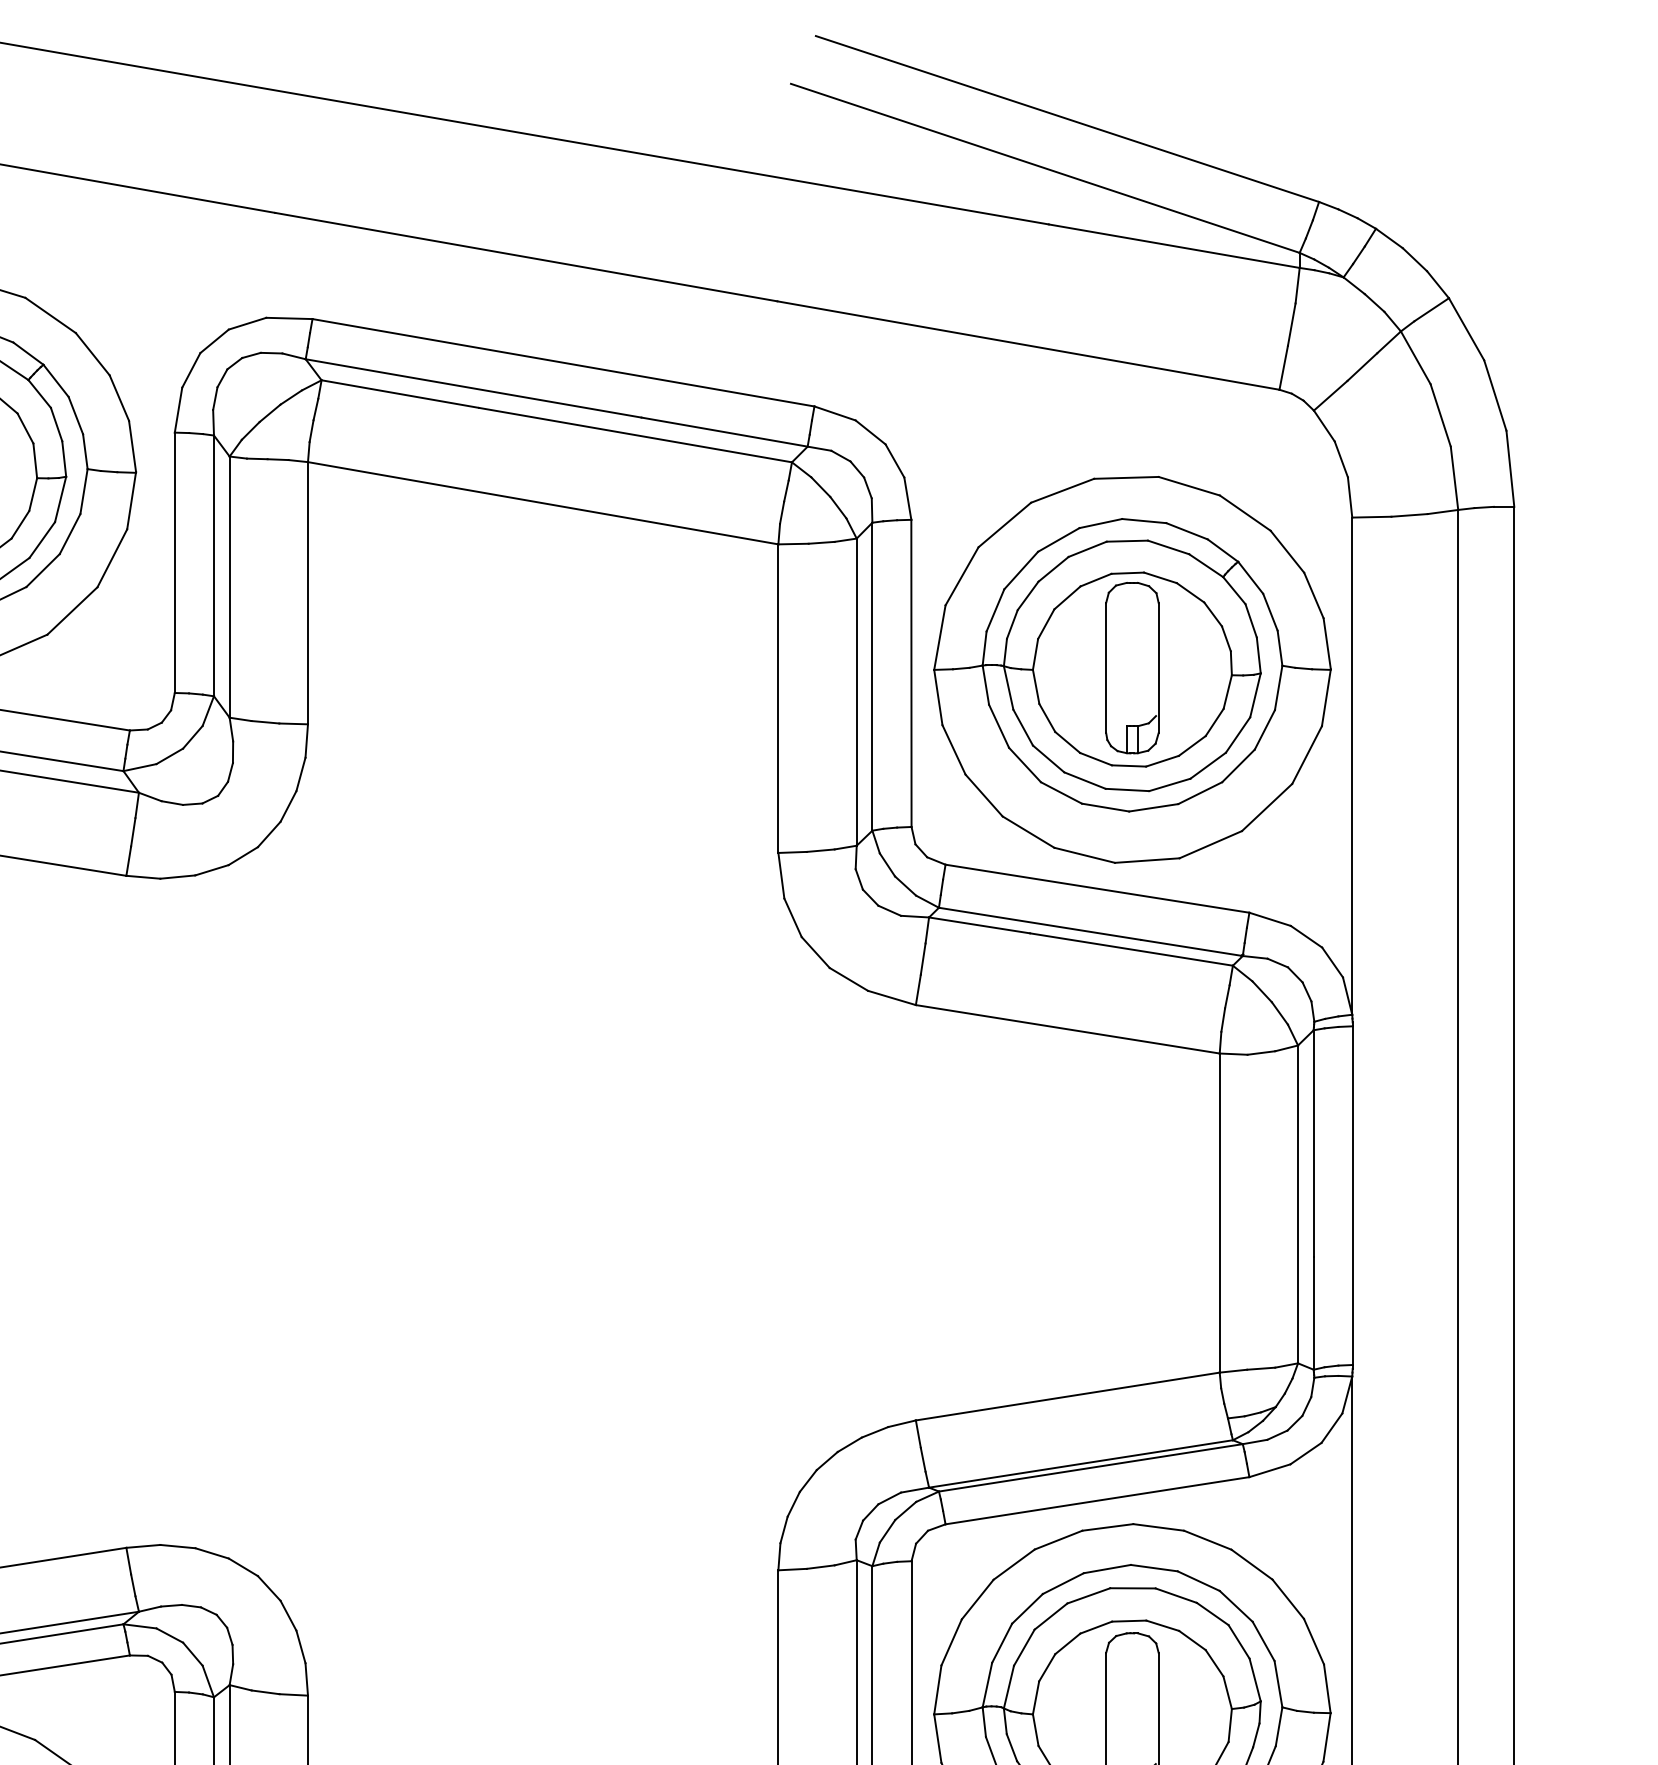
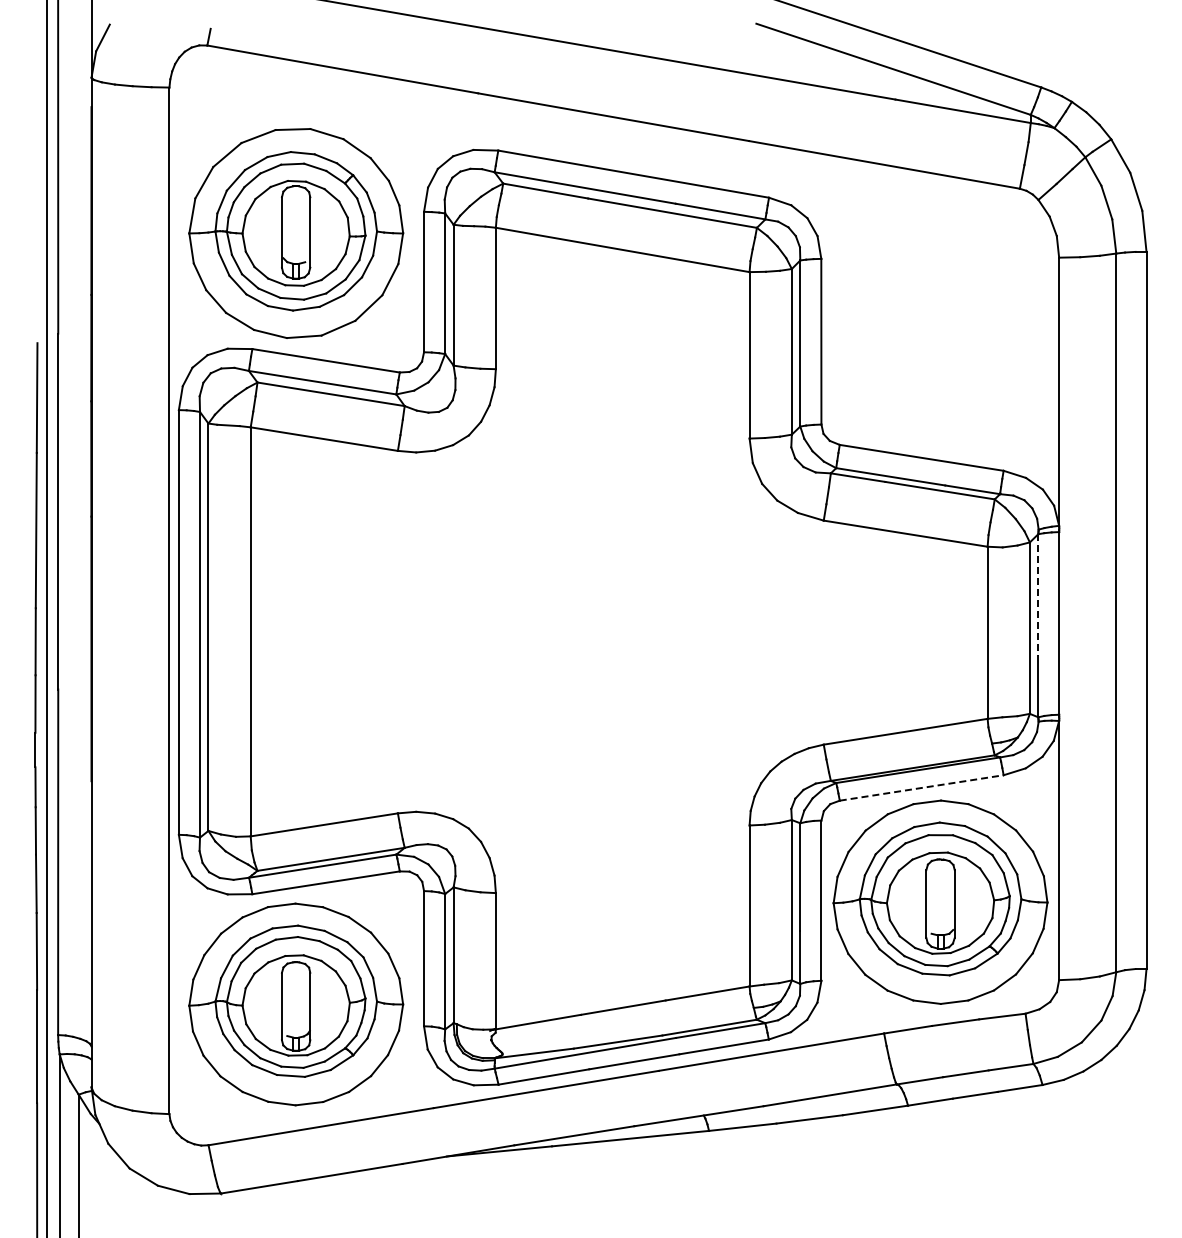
part: (1132, 669) -> (940, 339), removed
line: (1314, 1143) -> (1038, 595), solid -> dashed
line: (1097, 1499) -> (921, 787), solid -> dashed

